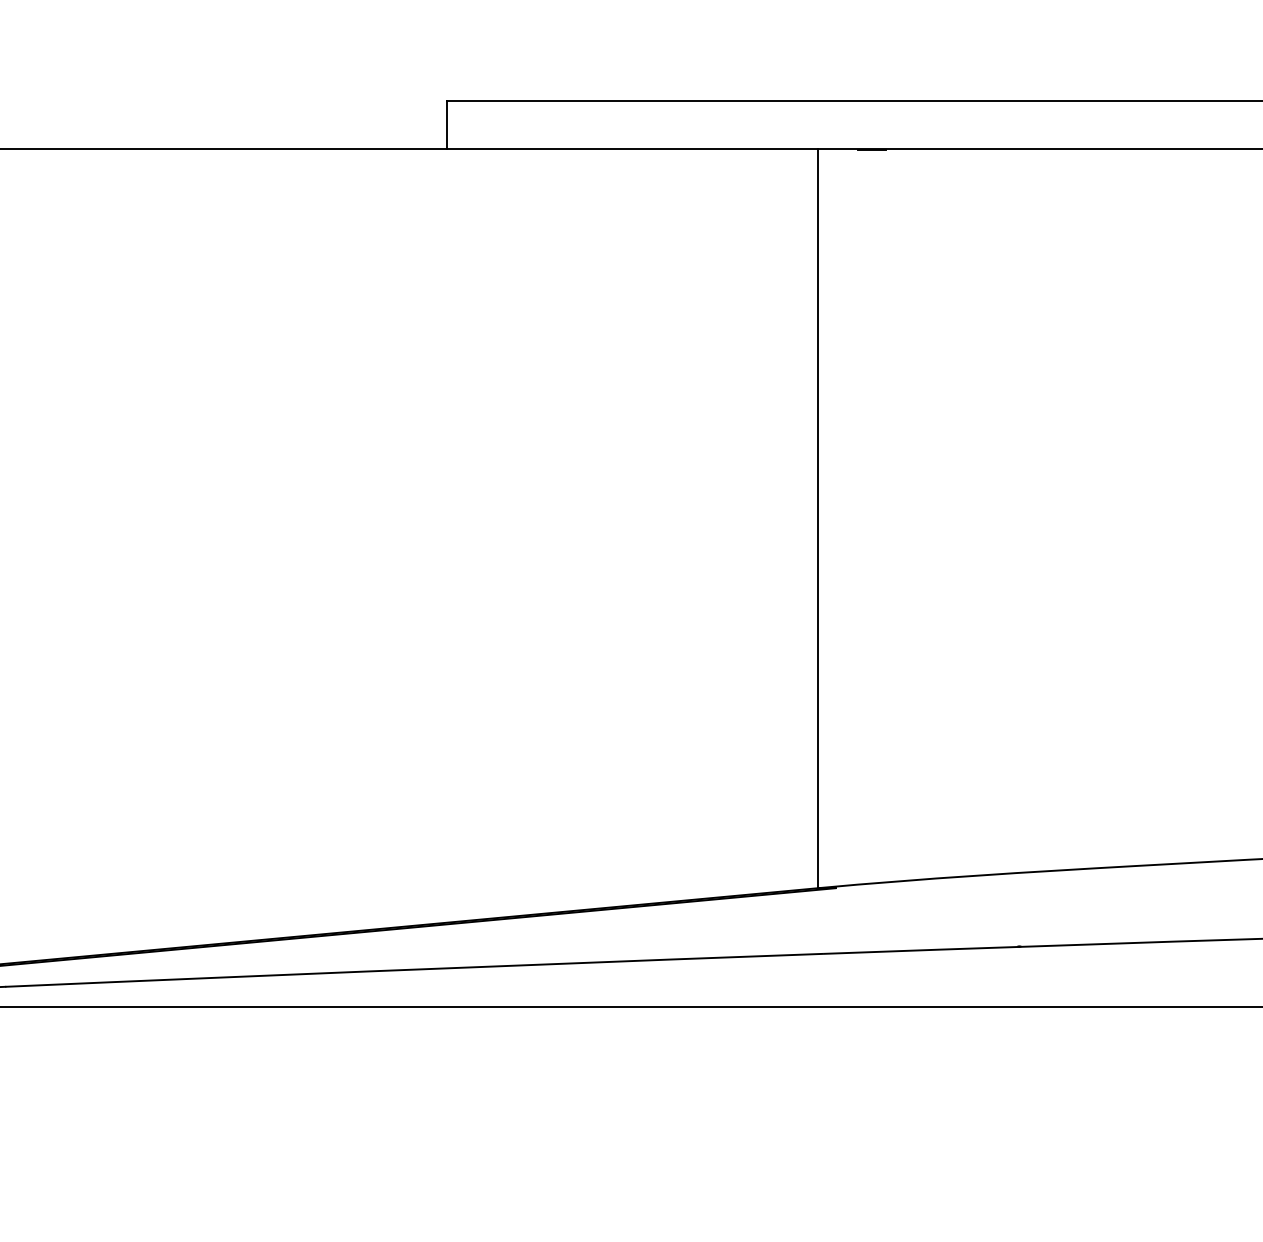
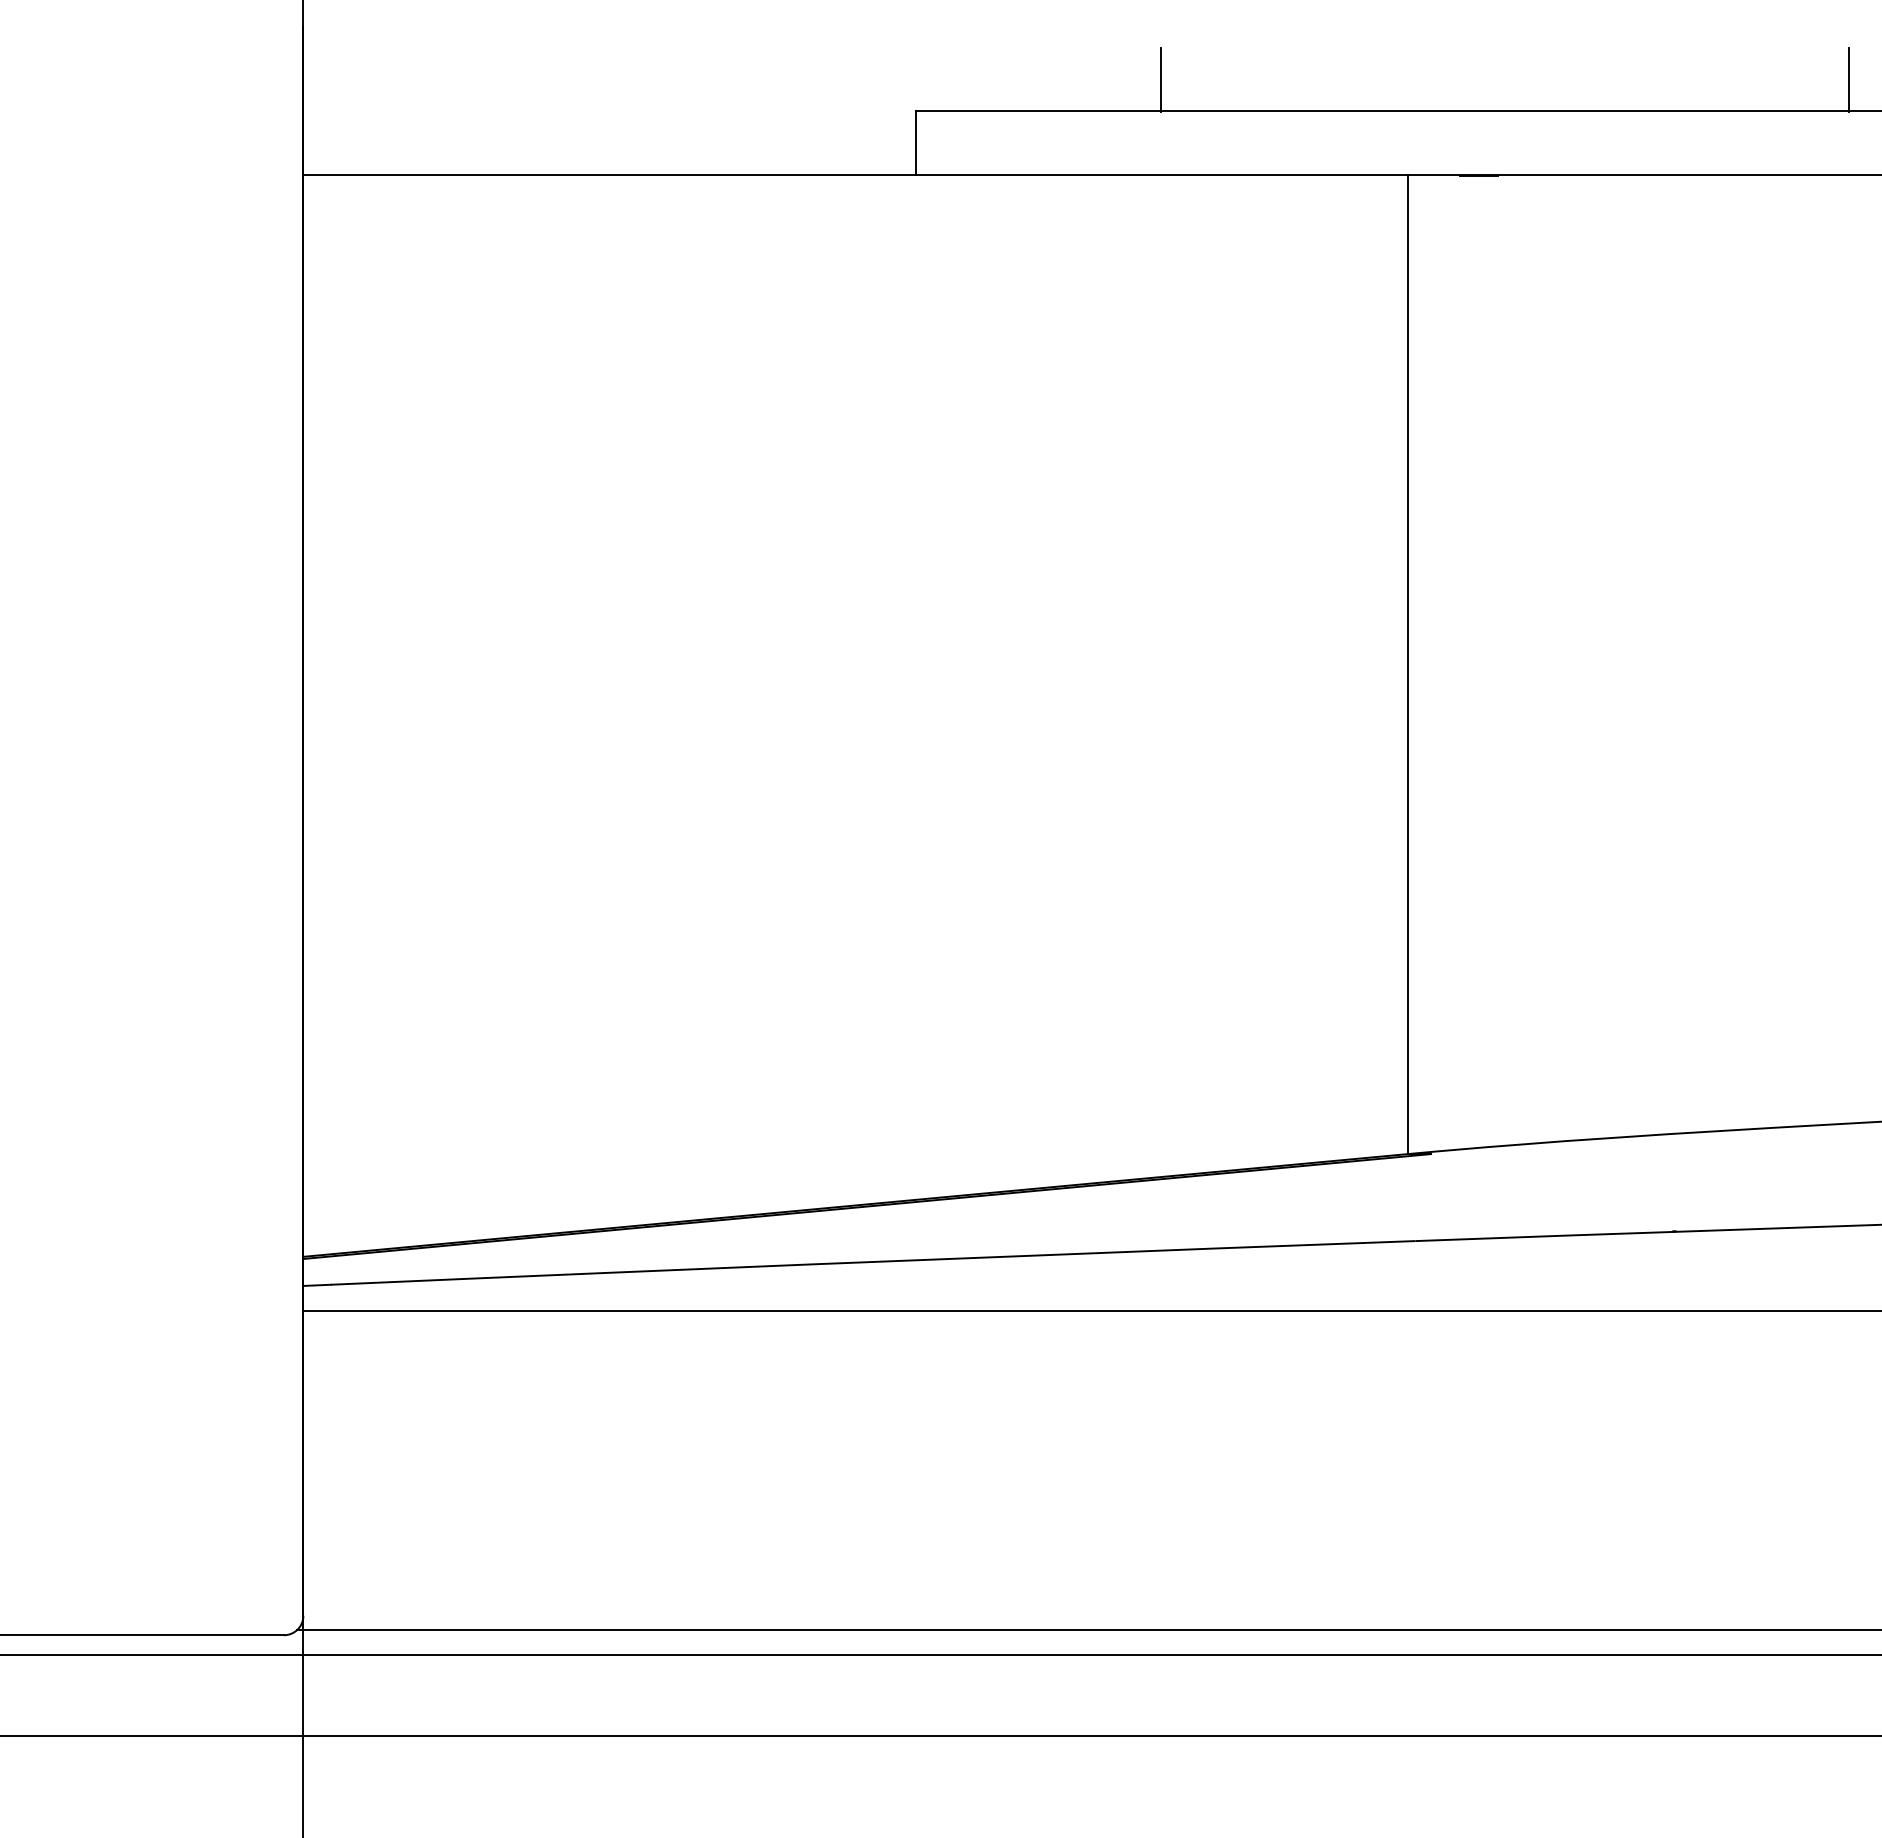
line: (631, 77) -> (1160, 79), added
line: (1151, 77) -> (1849, 79), added

